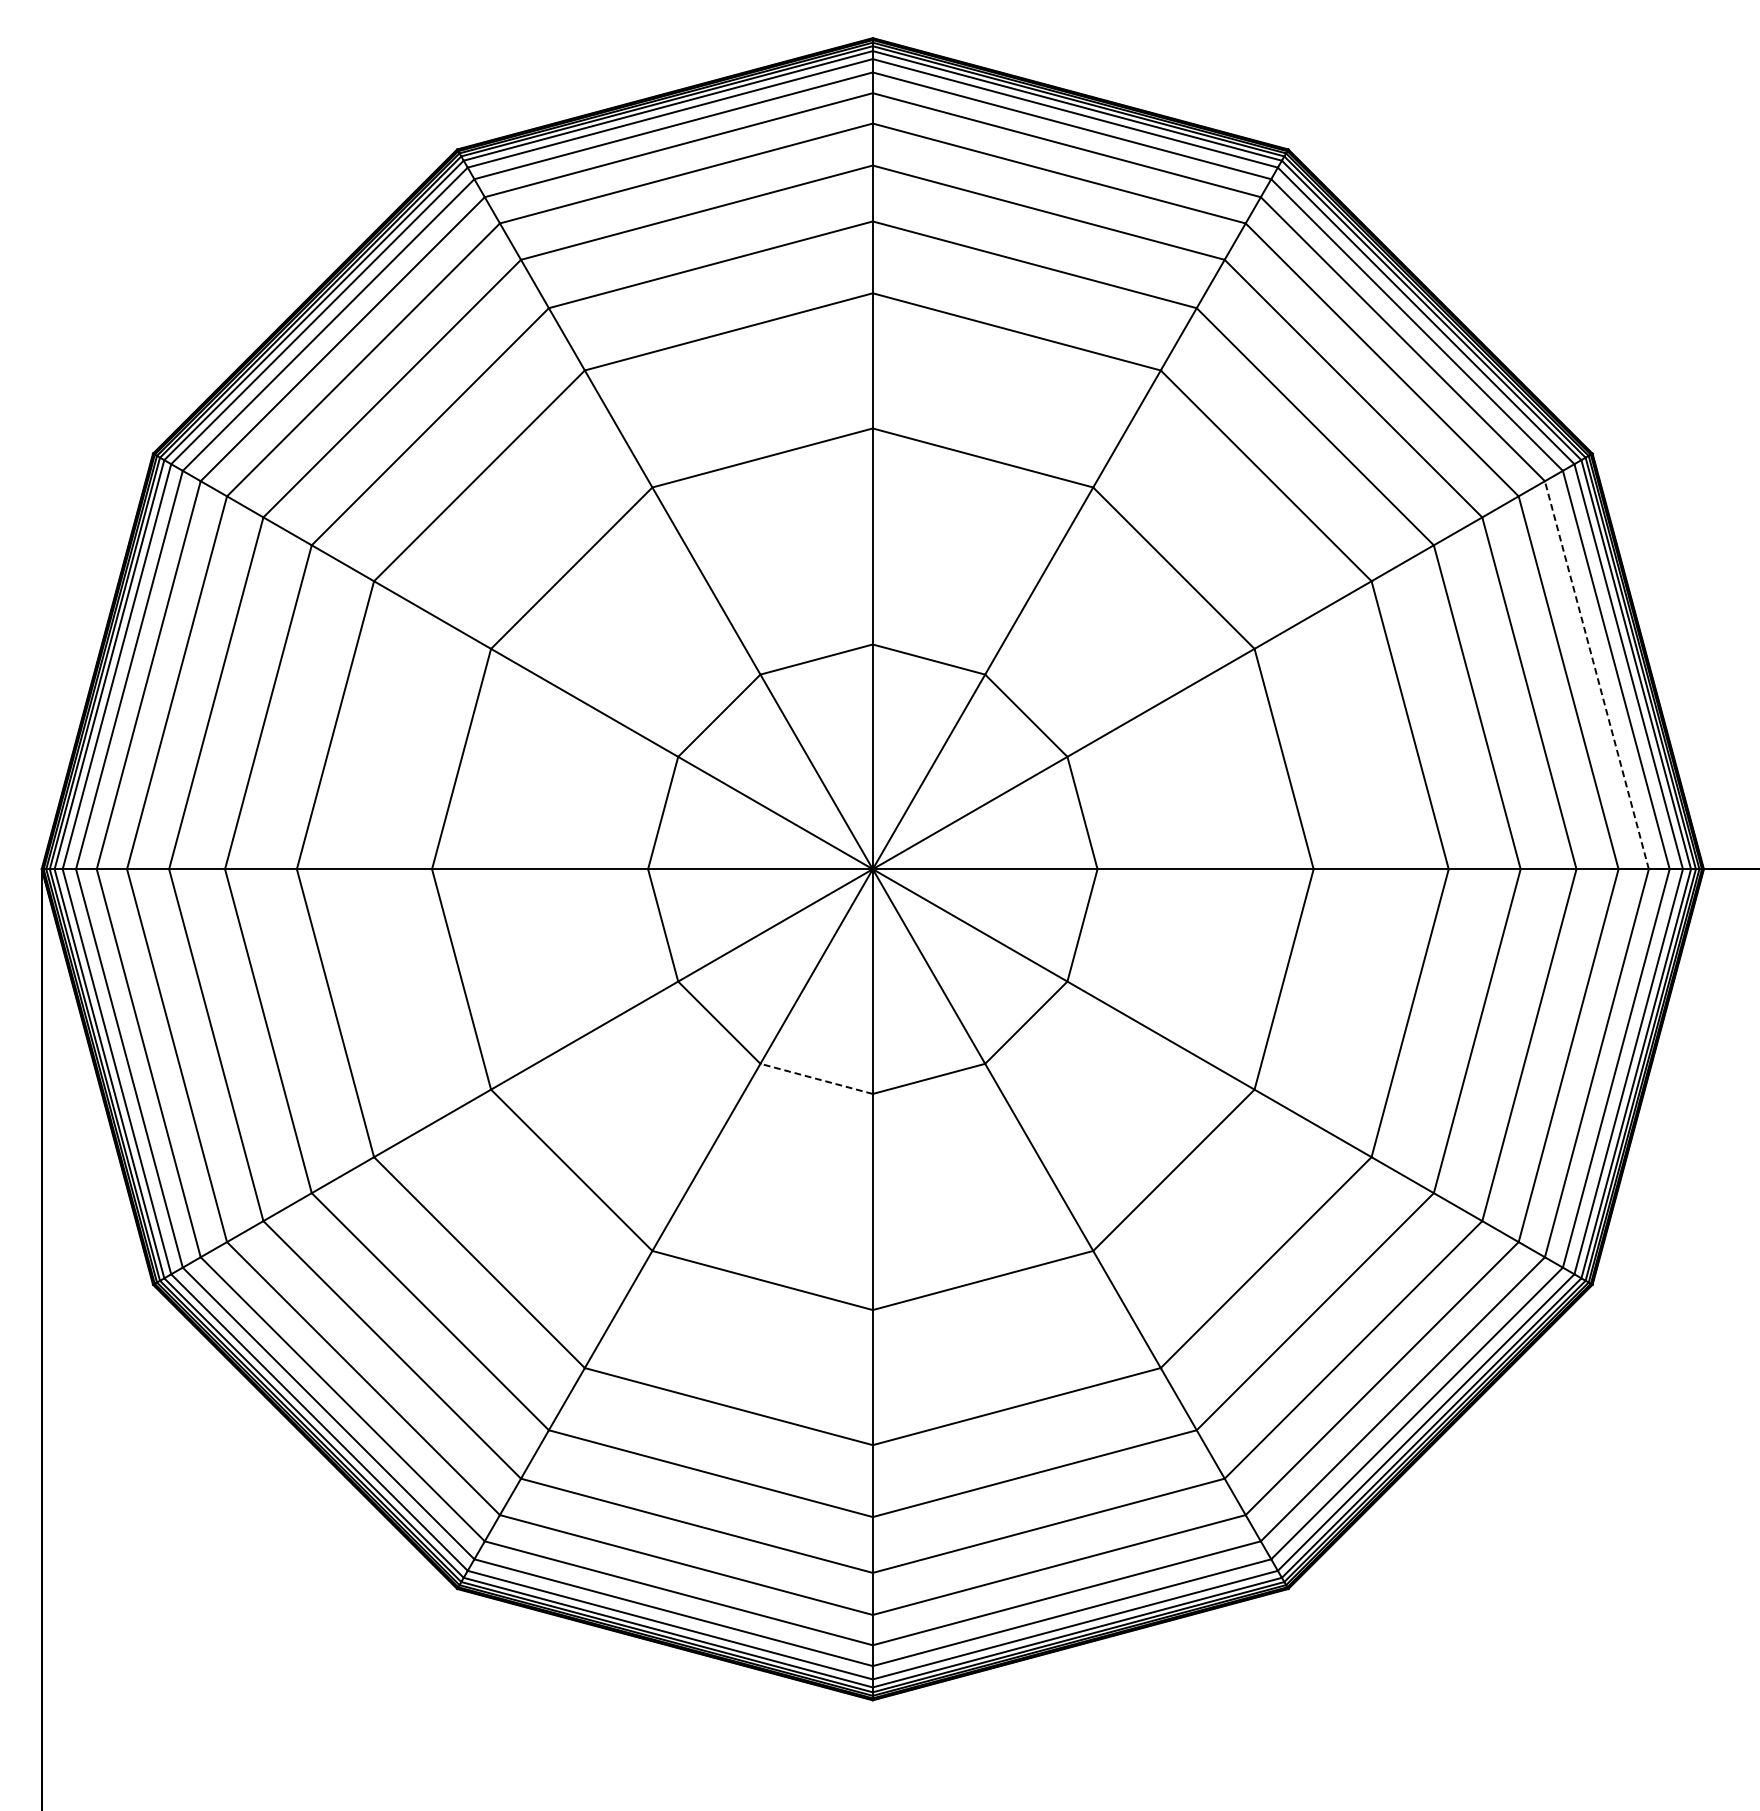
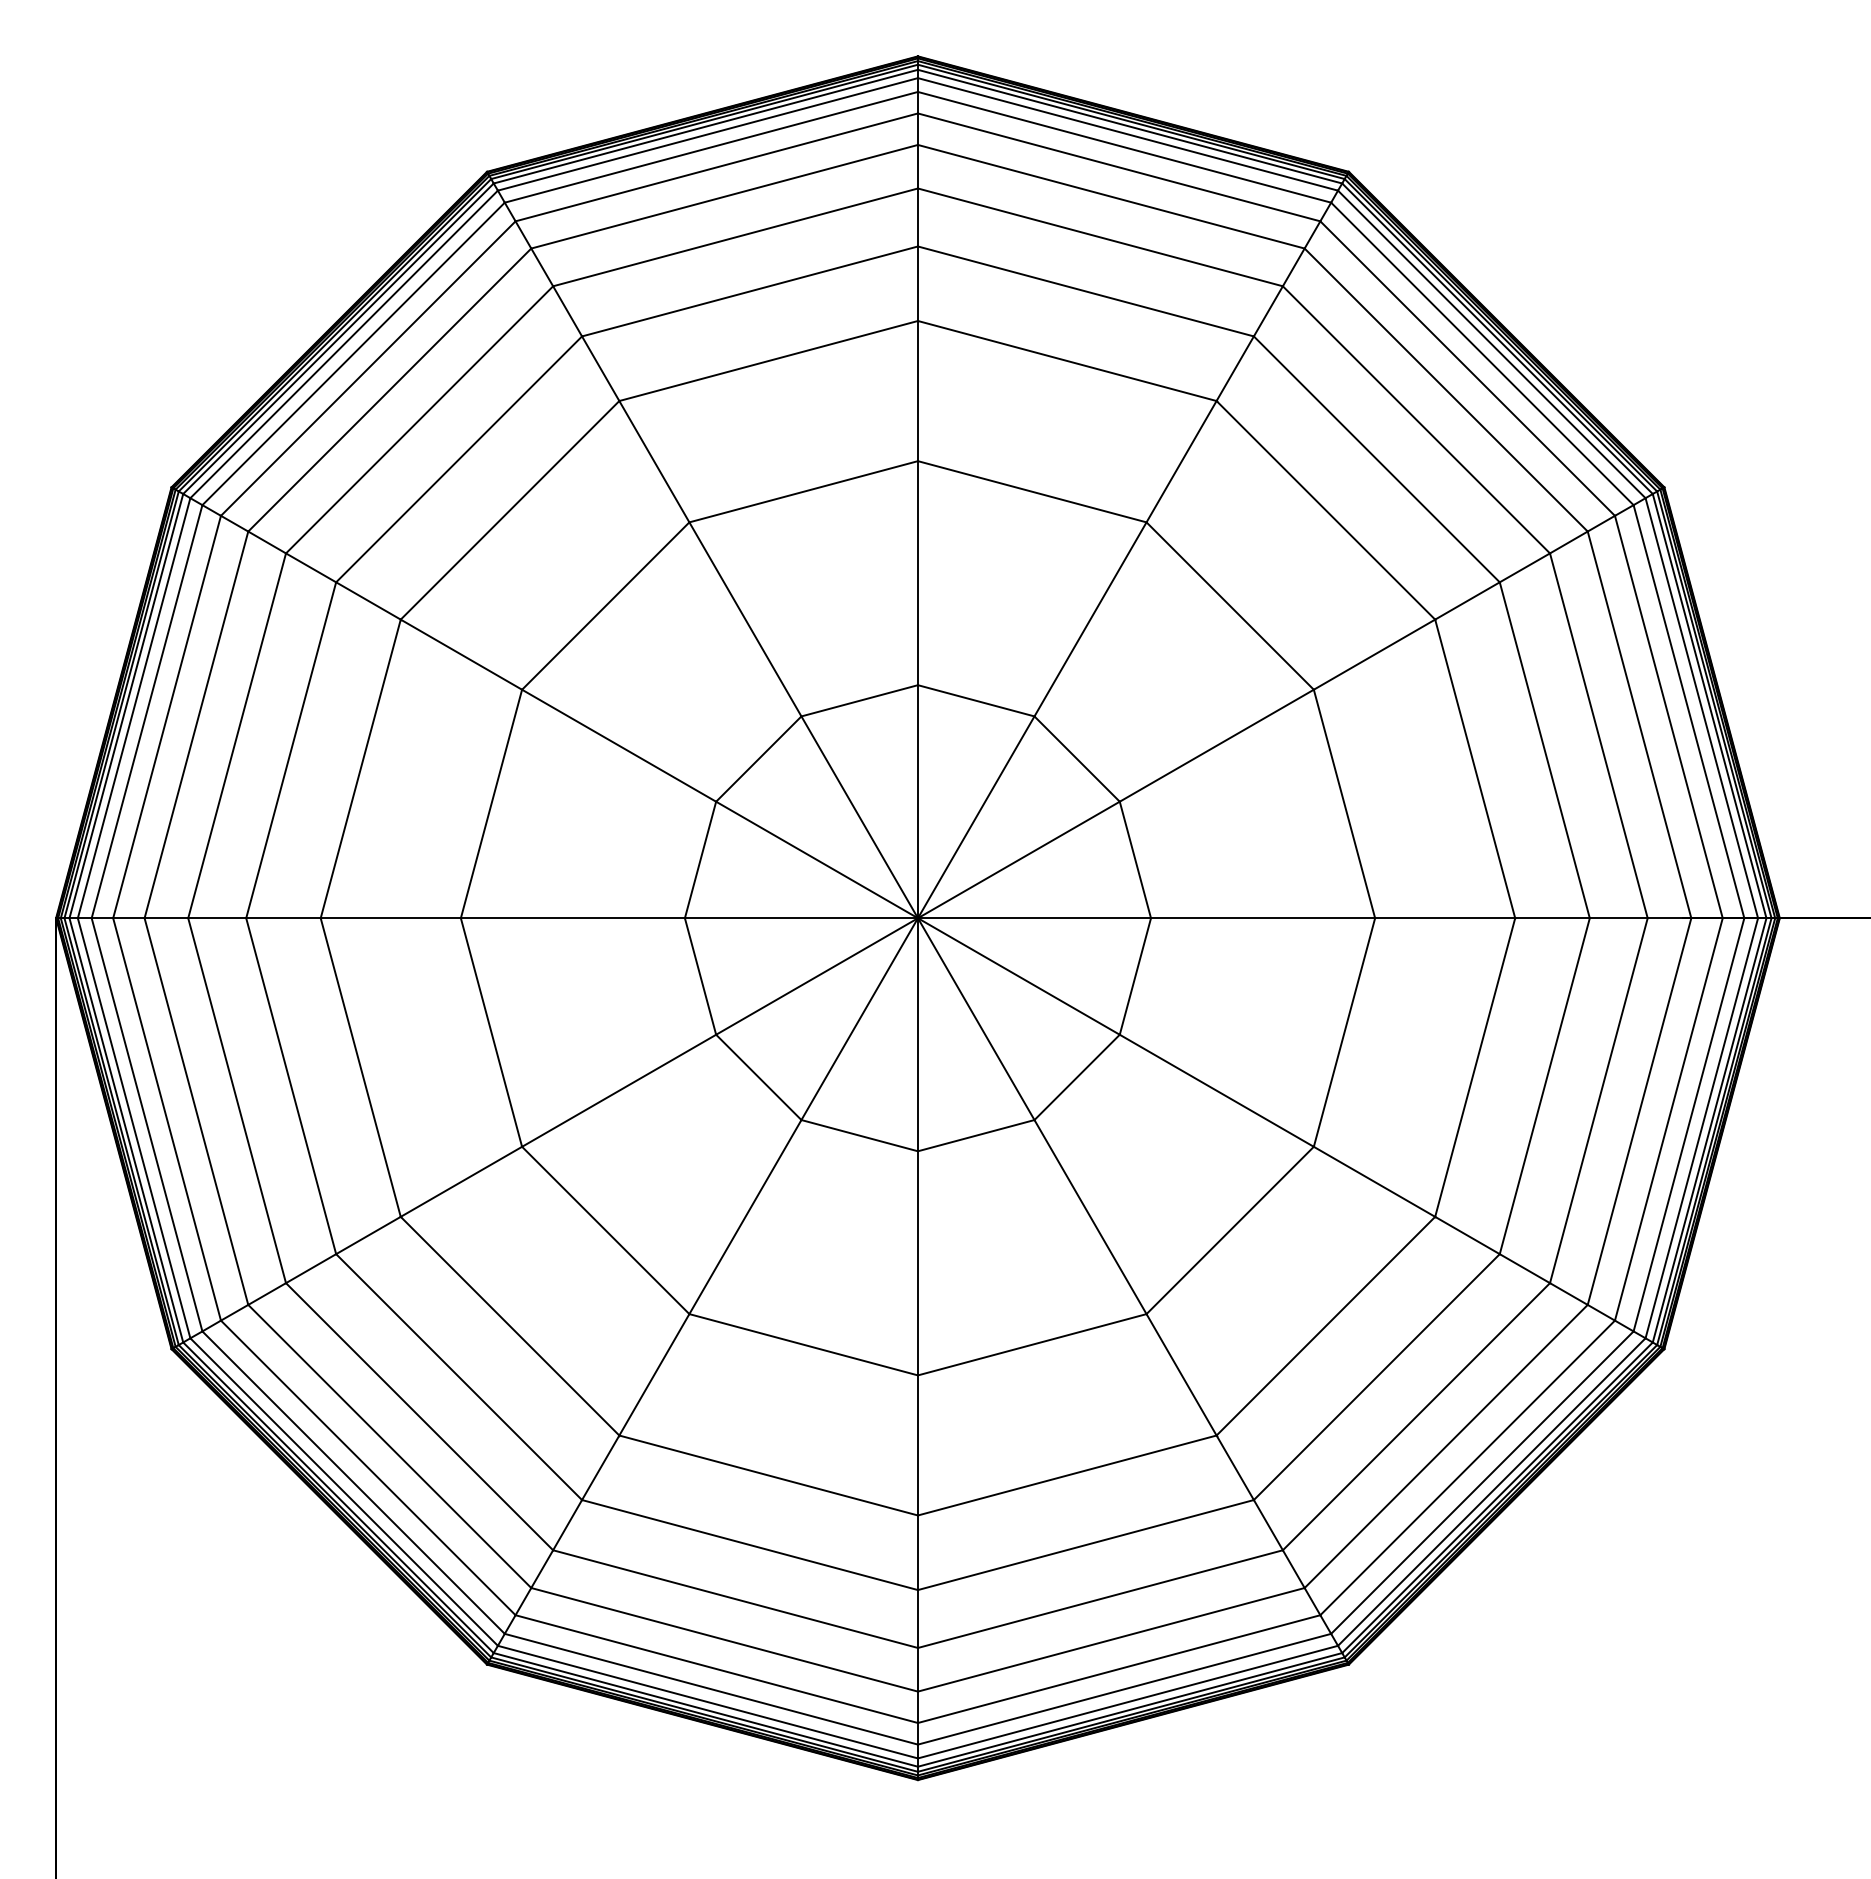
line: (1596, 674) -> (1668, 716), dashed -> solid
line: (816, 1078) -> (859, 1135), dashed -> solid

